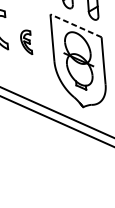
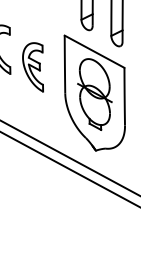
line: (75, 25) -> (94, 51), dashed -> solid
part: (25, 42) -> (32, 67), size x1.67

